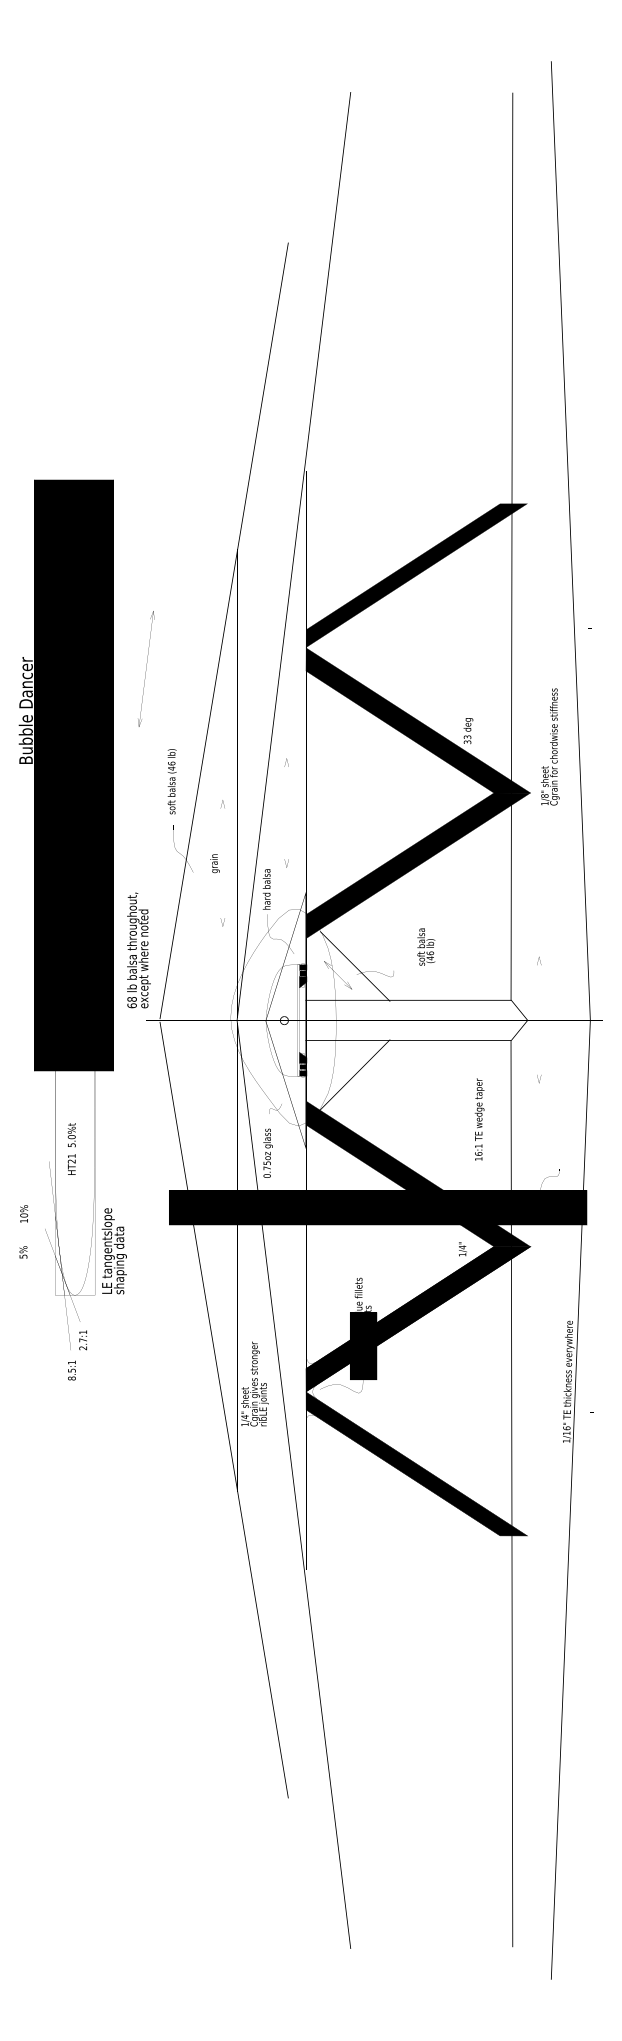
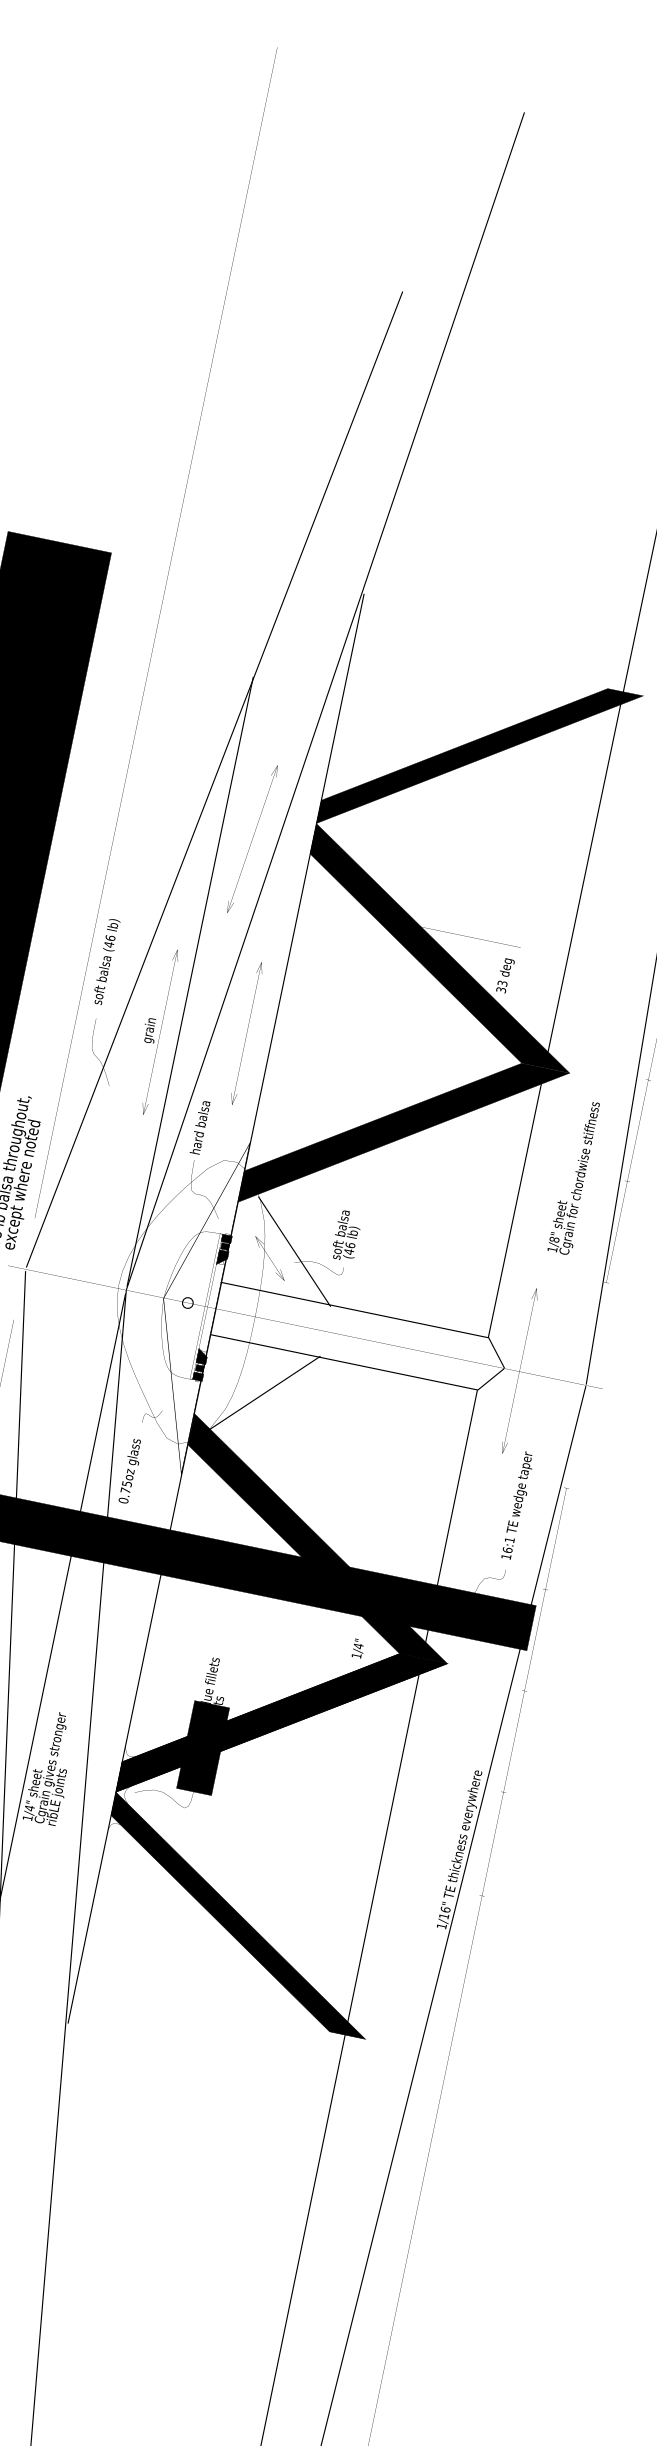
part: (146, 668) -> (252, 838), moved
text: (550, 746) -> (575, 1176), moved
text: (217, 863) -> (153, 1031), moved
text: (426, 946) -> (347, 1235), moved
text: (479, 1119) -> (517, 1505), moved

